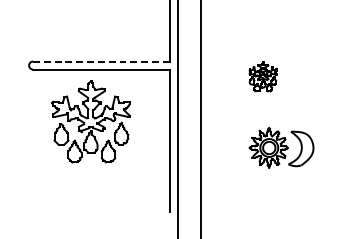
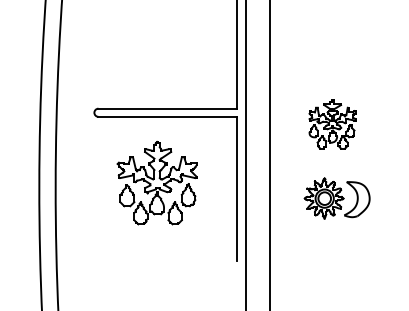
line: (100, 61) -> (167, 108), dashed -> solid
part: (263, 77) -> (332, 124), size x1.67
part: (90, 121) -> (156, 182), moved
part: (280, 147) -> (336, 198), moved

